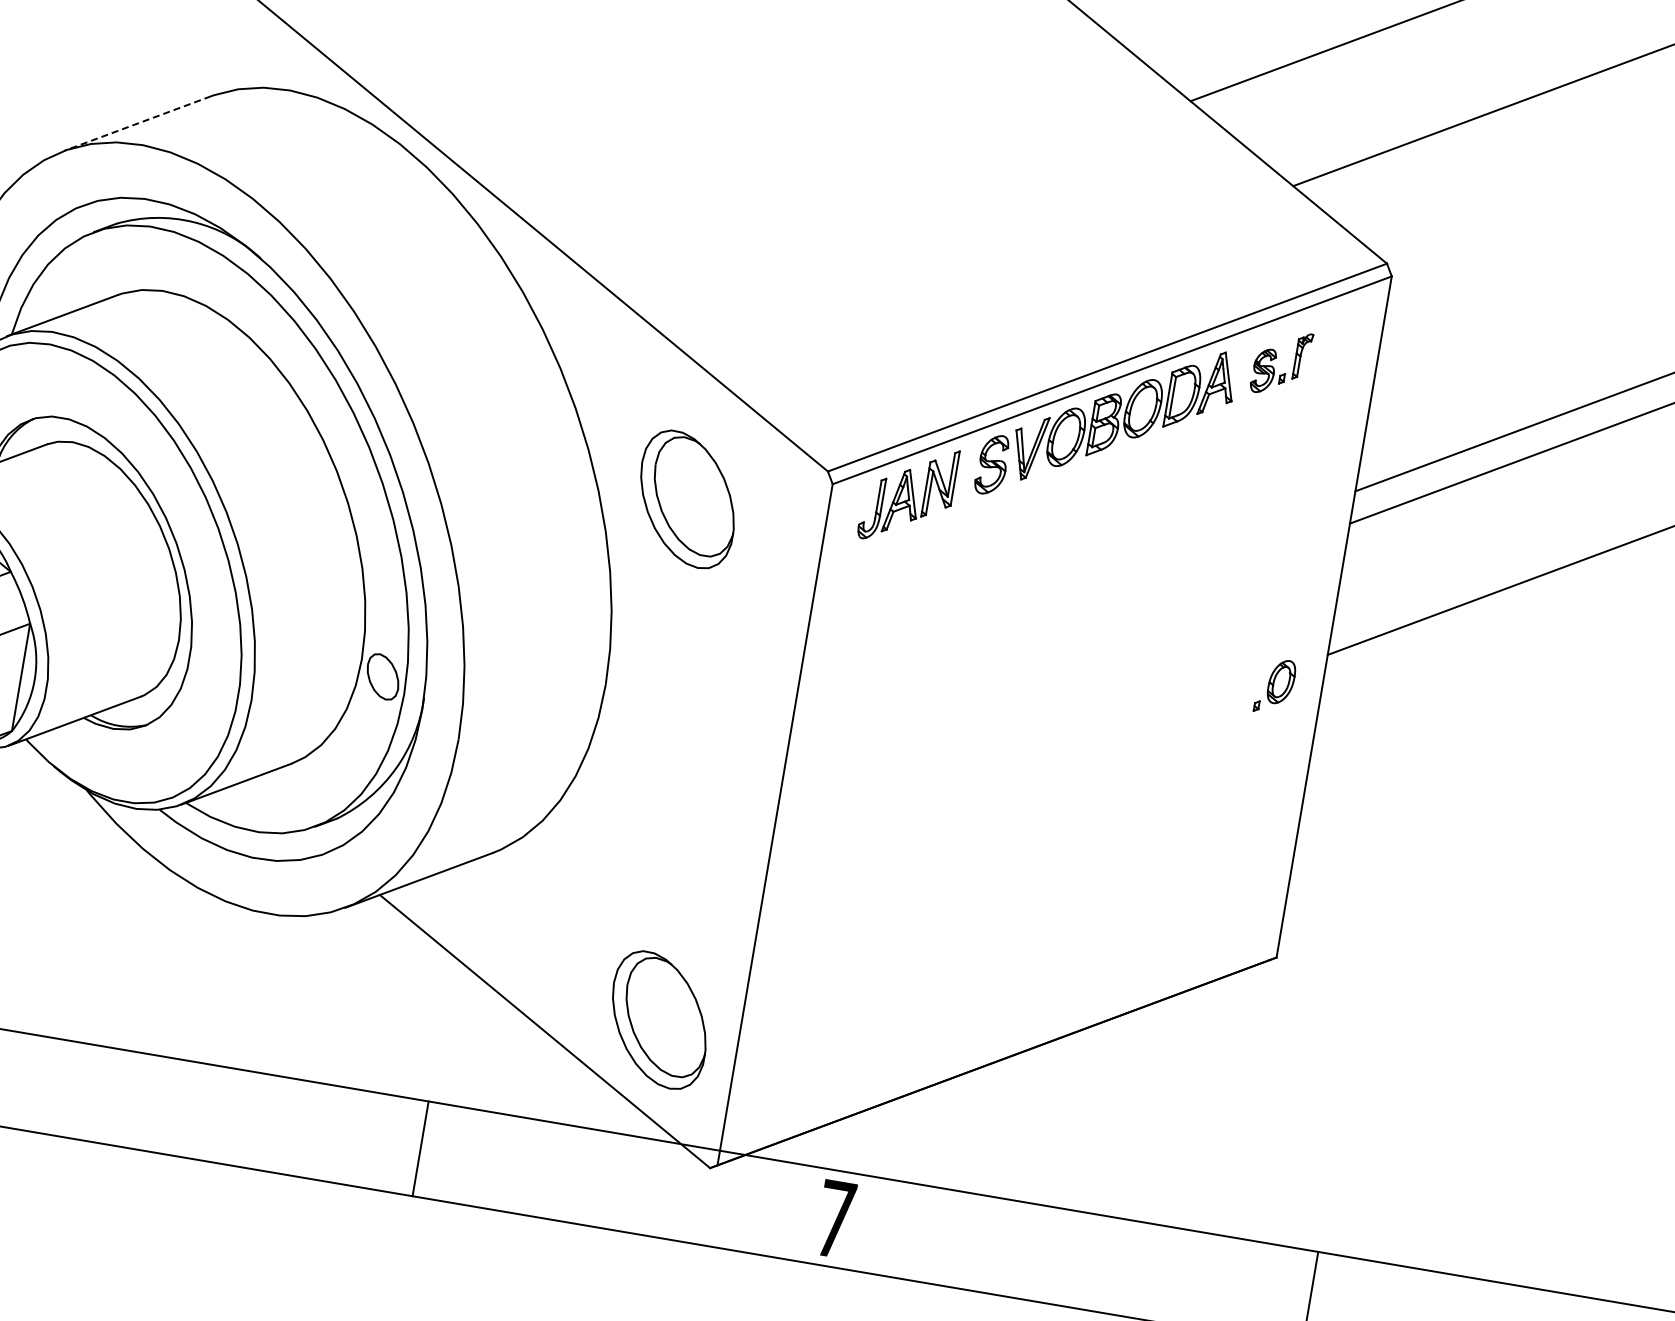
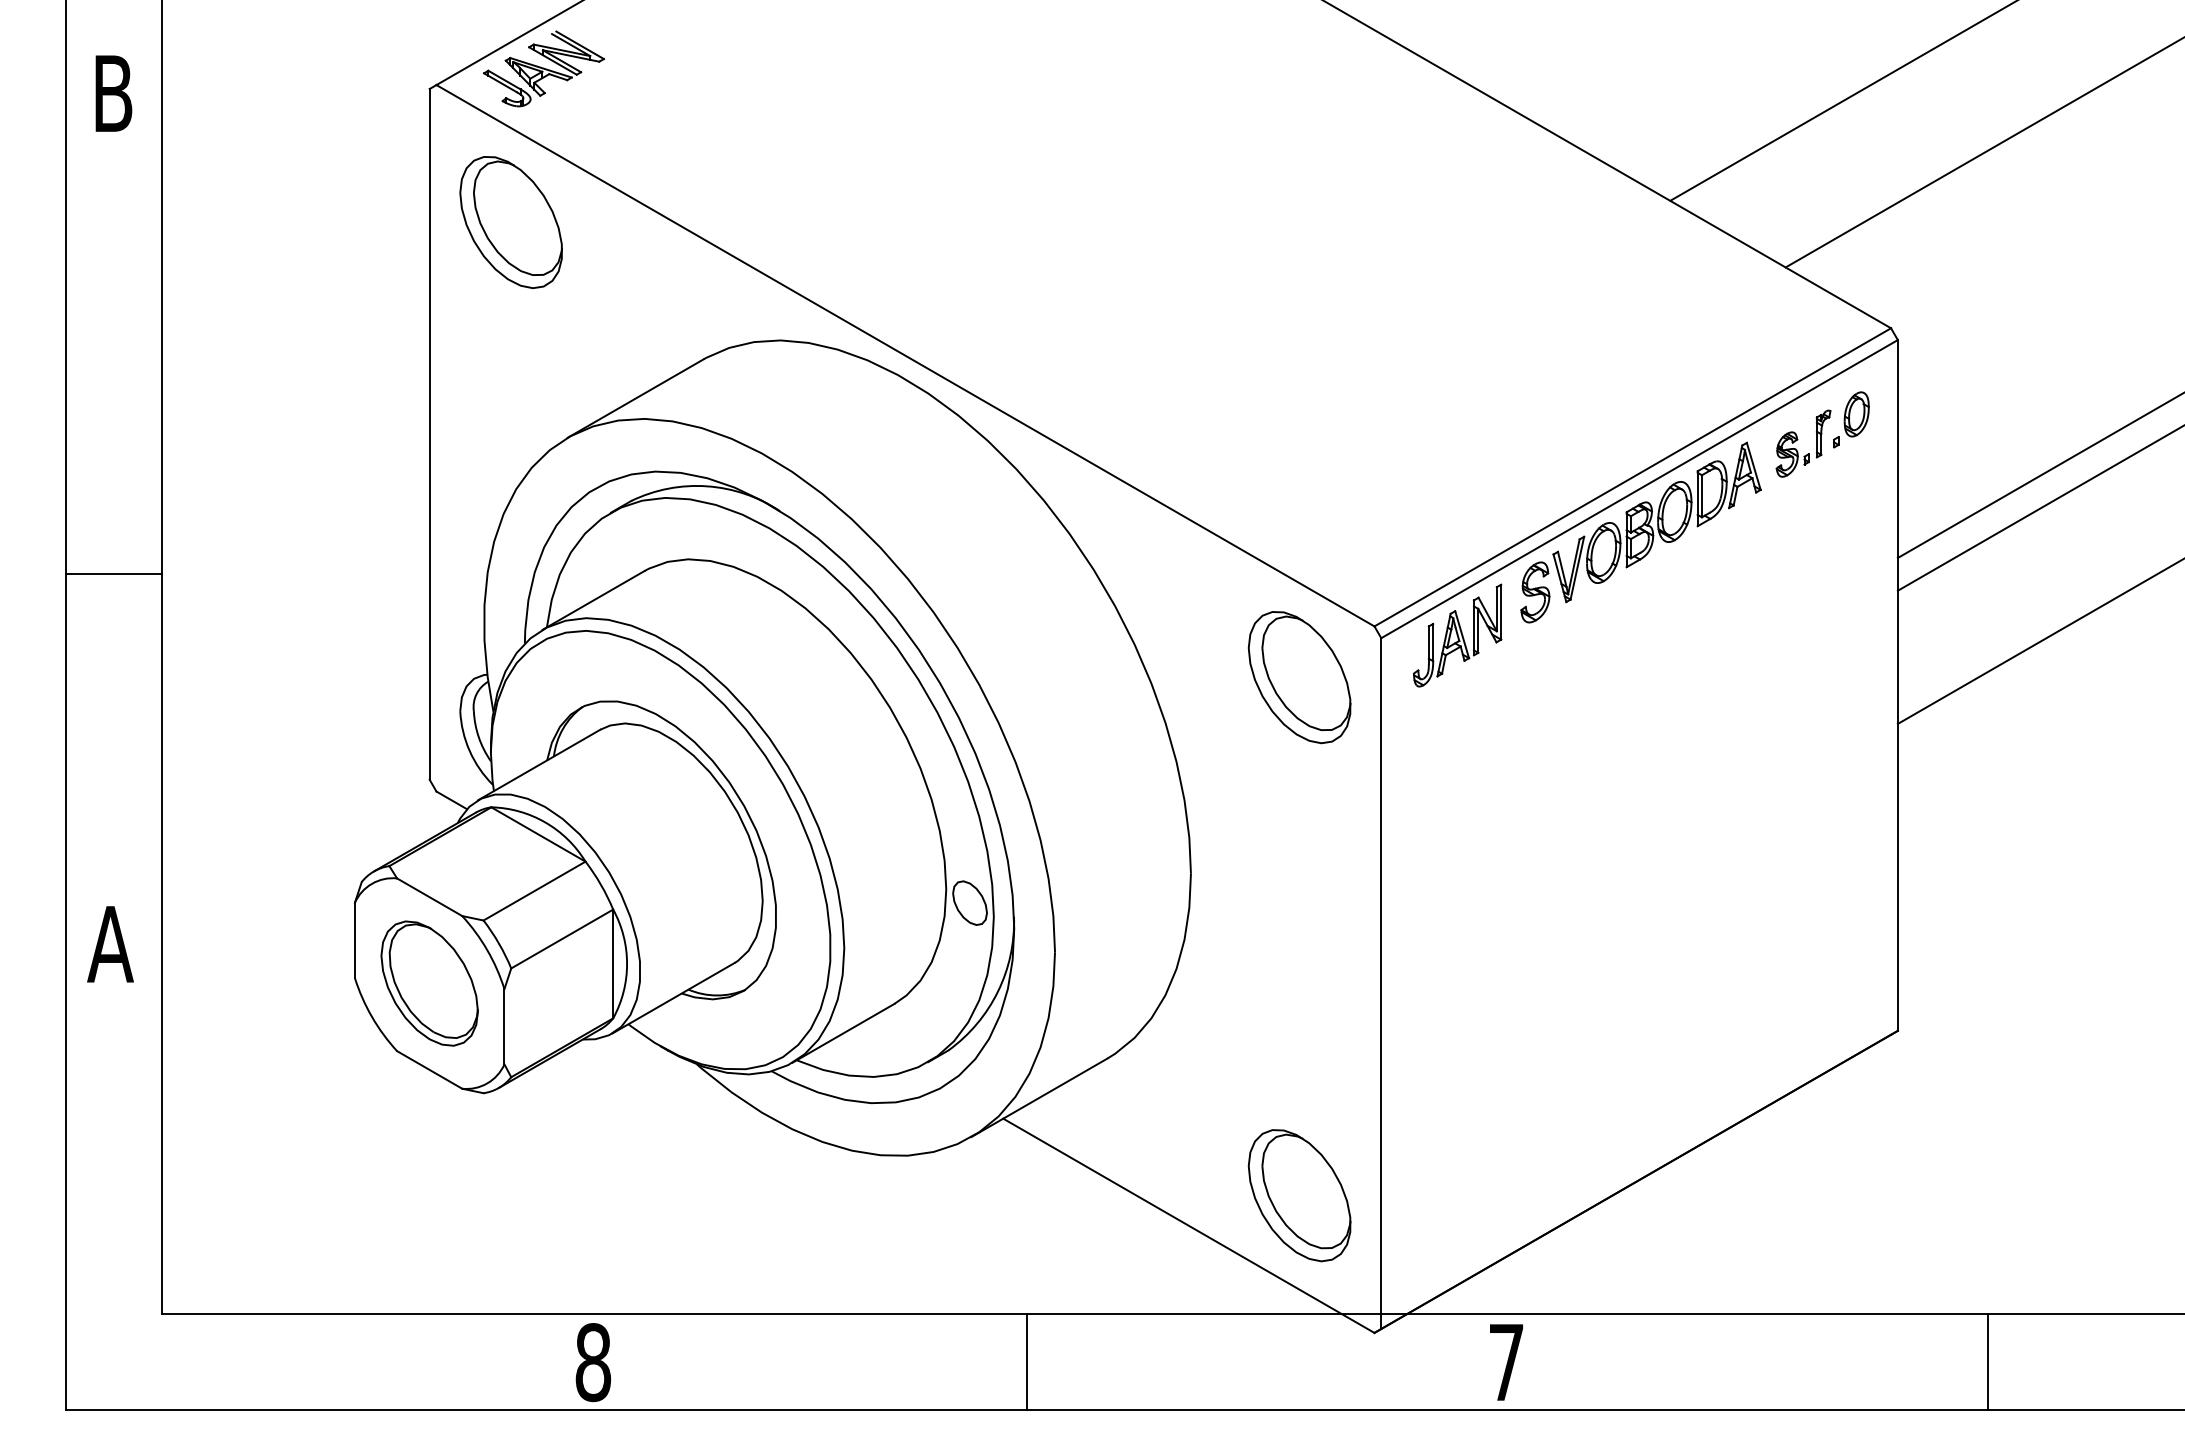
line: (137, 123) -> (635, 398), dashed -> solid
part: (687, 499) -> (1299, 677), moved
part: (1275, 686) -> (1851, 419), moved
line: (420, 1149) -> (1026, 1362), moved

